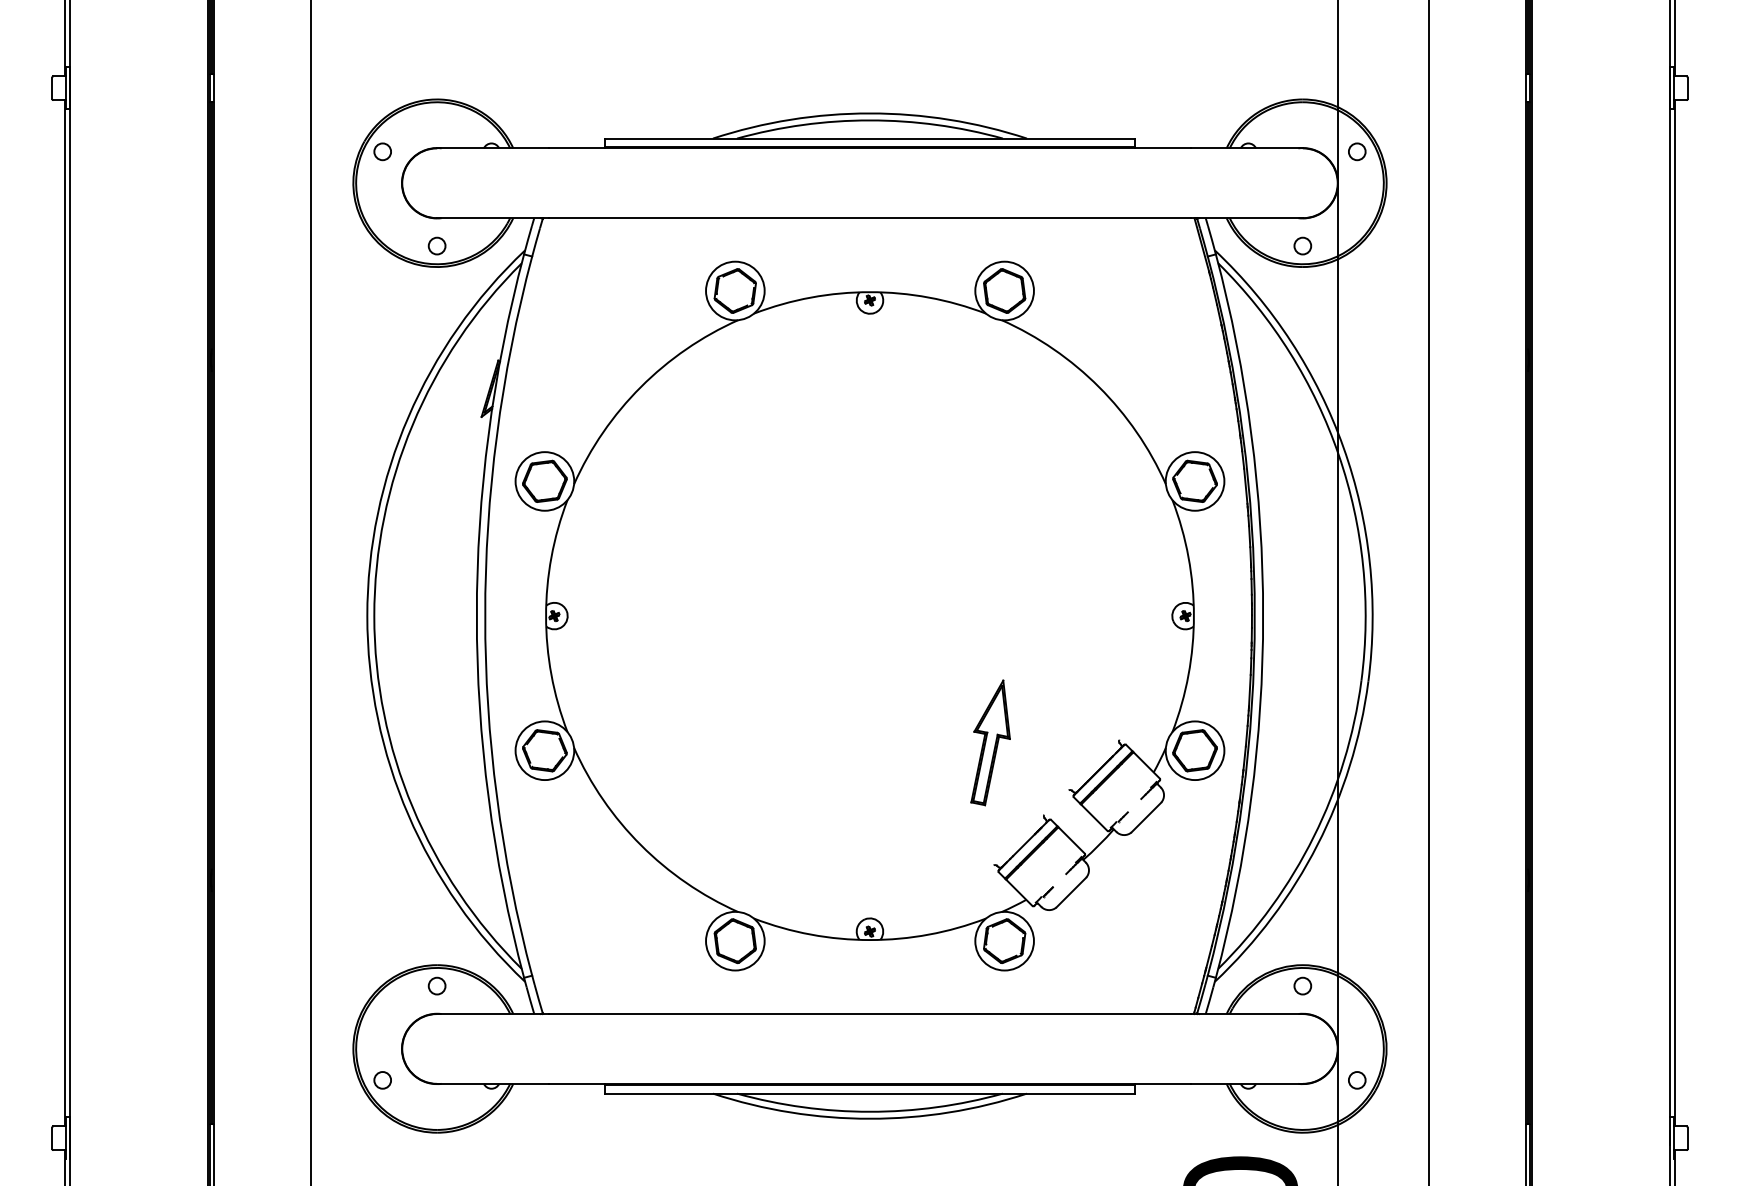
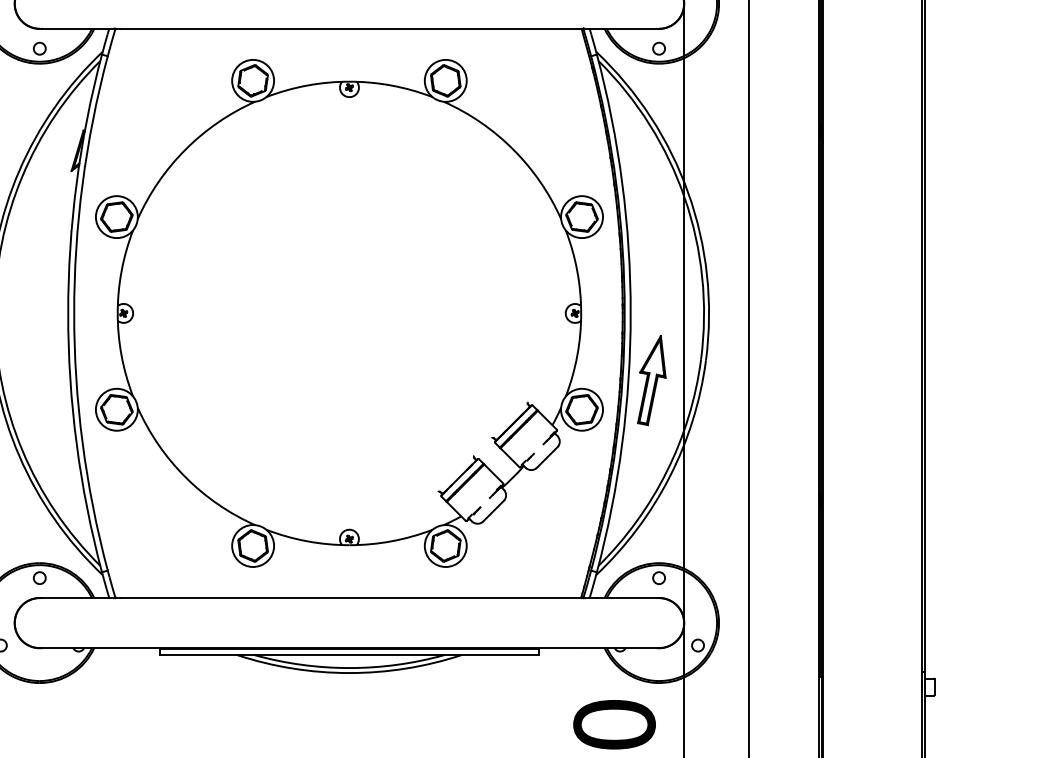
part: (990, 742) -> (651, 380), moved

